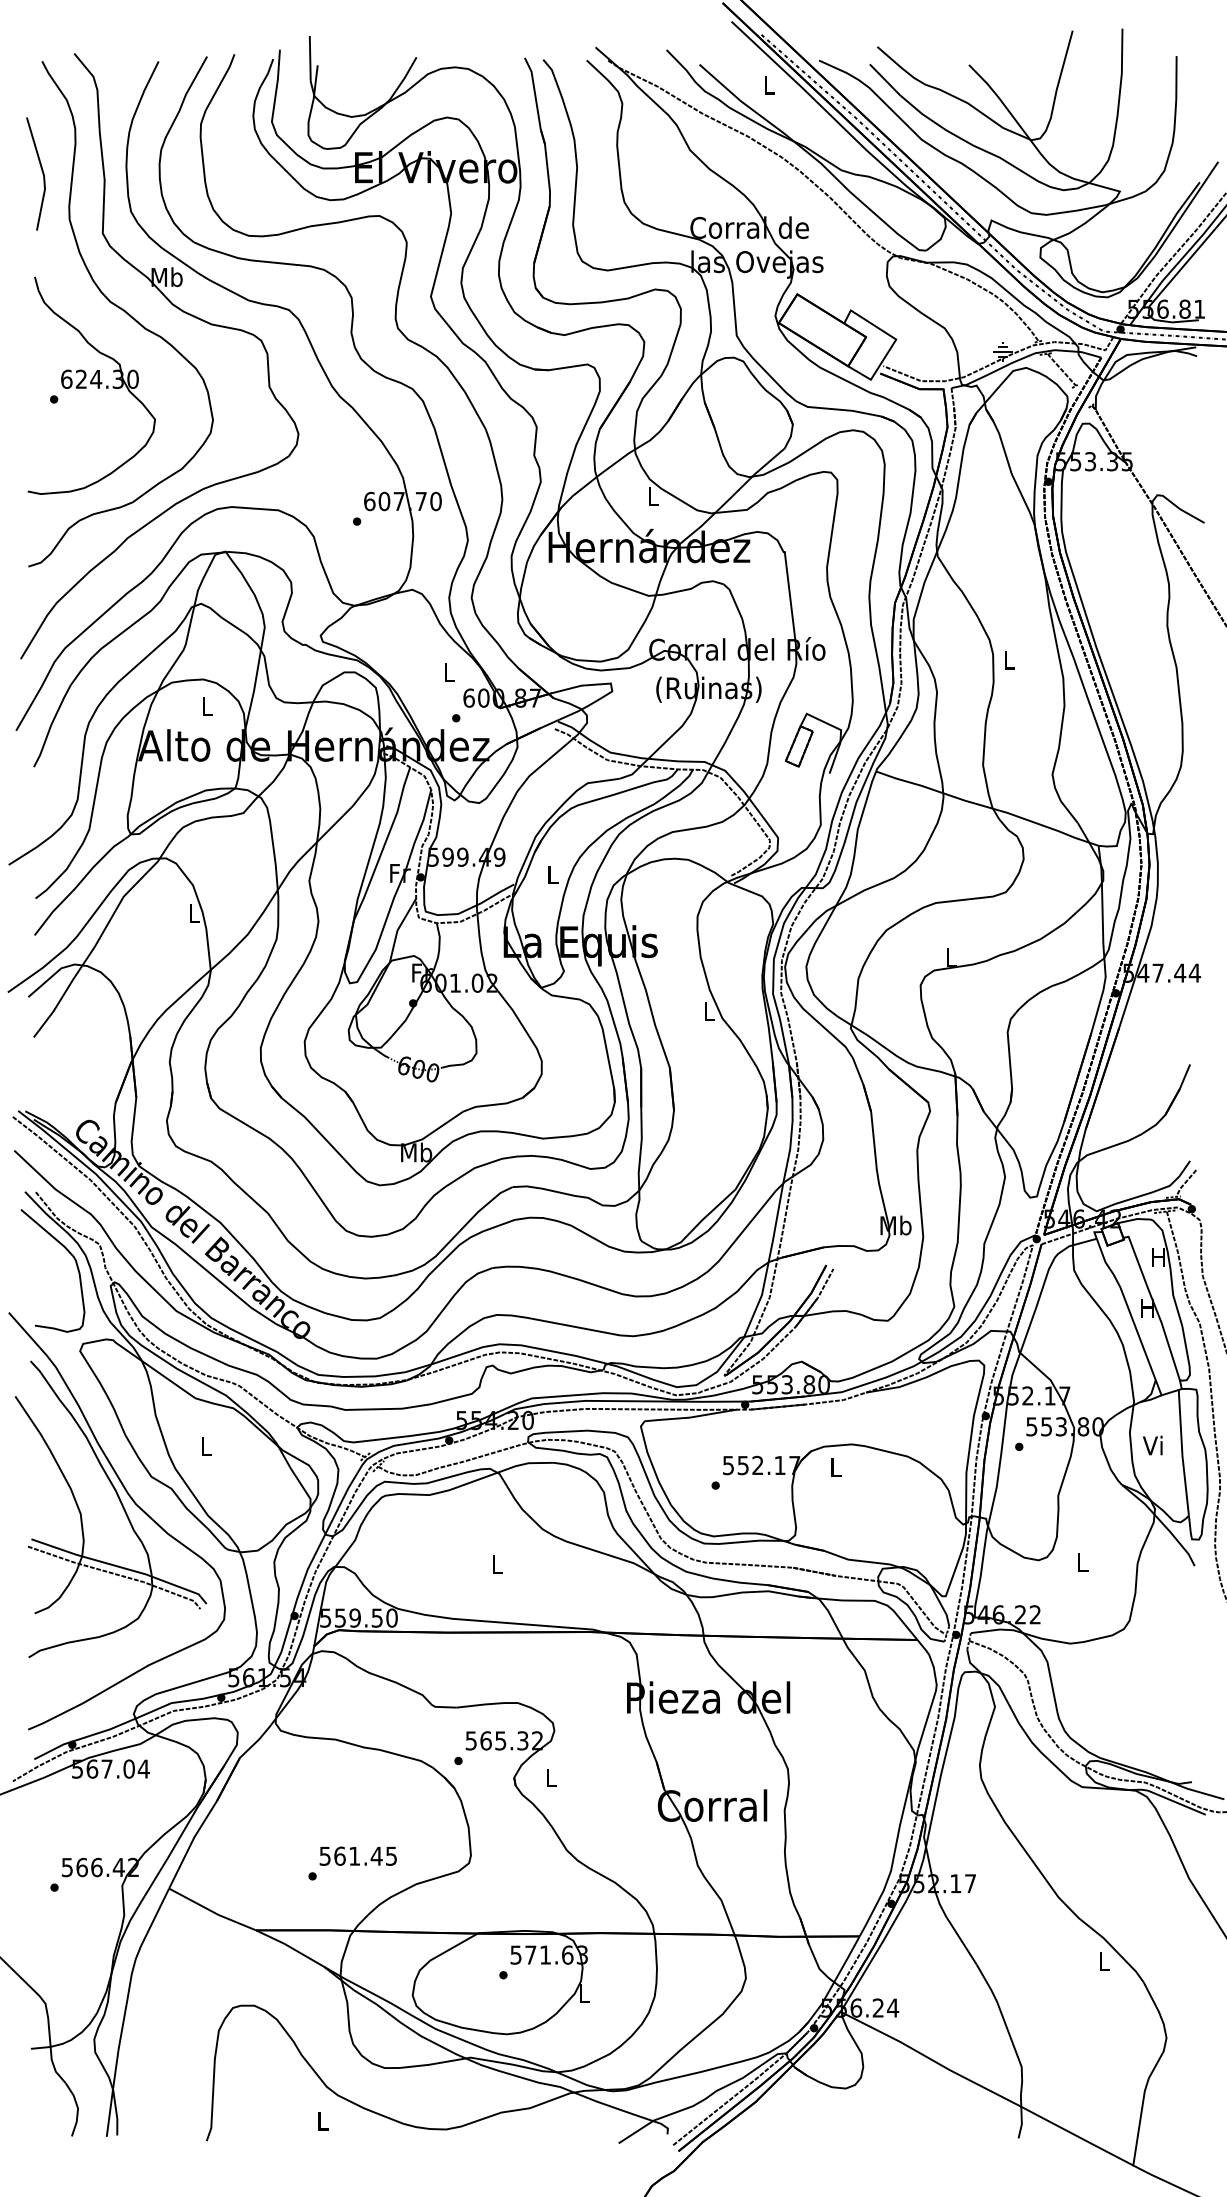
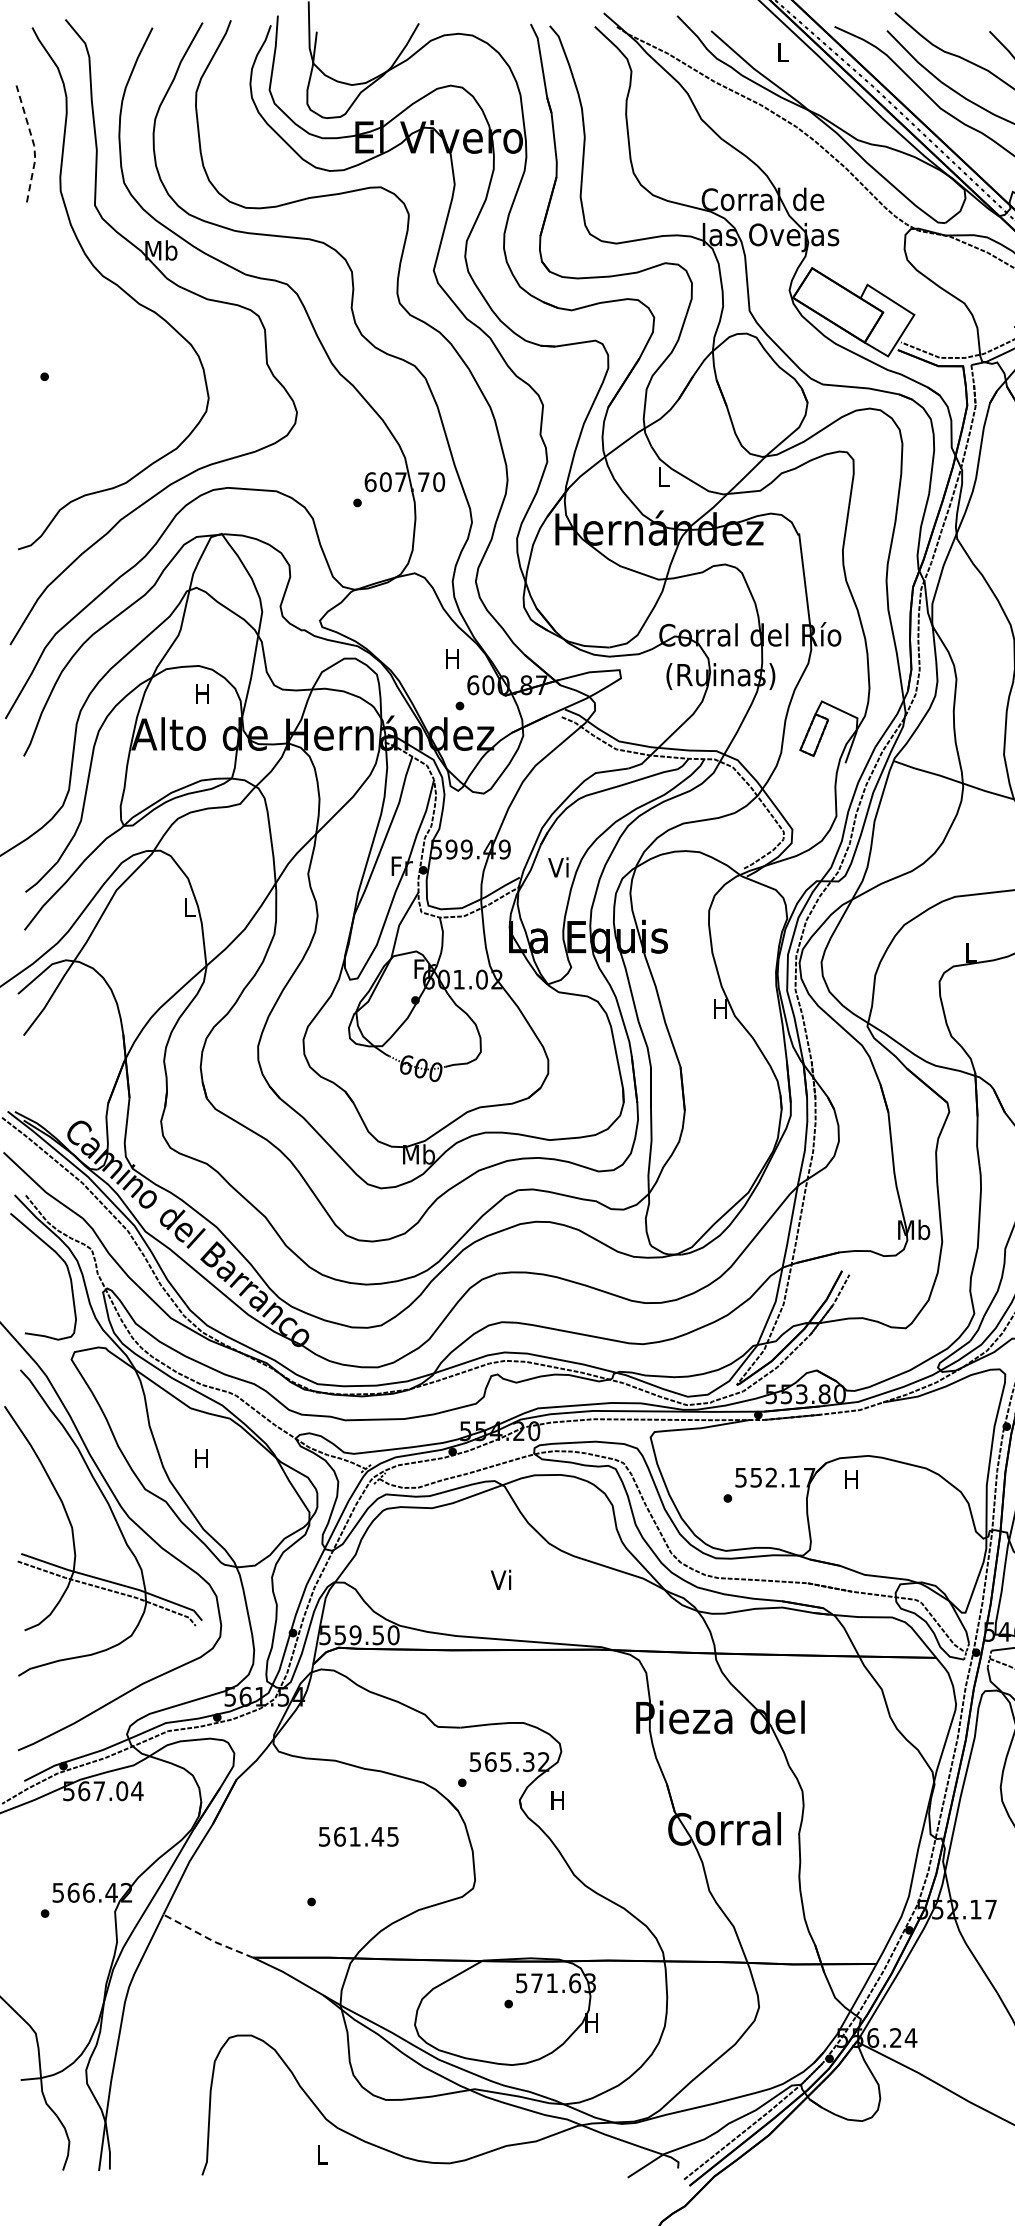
line: (43, 174) -> (33, 144), solid -> dashed
part: (91, 385) -> (83, 362), removed
text: (449, 672) -> (452, 658), L -> H
text: (206, 706) -> (202, 693), L -> H
text: (551, 874) -> (558, 867), L -> Vi
text: (708, 1011) -> (720, 1008), L -> H
text: (205, 1446) -> (201, 1458), L -> H
text: (835, 1467) -> (851, 1479), L -> H
text: (495, 1564) -> (500, 1579), L -> Vi
text: (550, 1777) -> (557, 1799), L -> H
text: (357, 1855) -> (357, 1836), moved
line: (211, 1911) -> (207, 1938), solid -> dashed
text: (583, 1993) -> (591, 2022), L -> H

